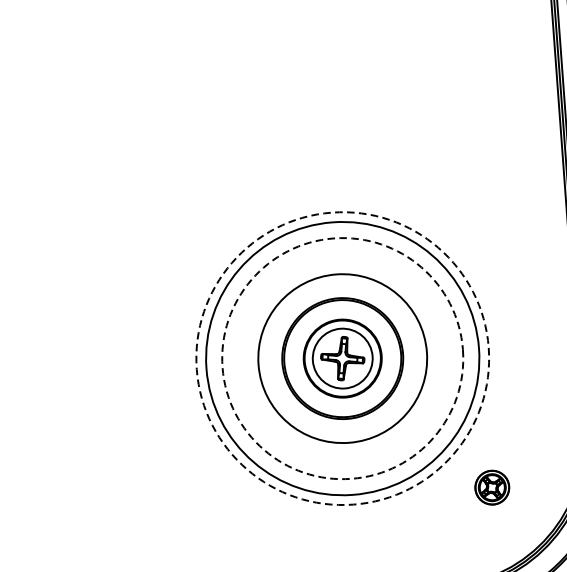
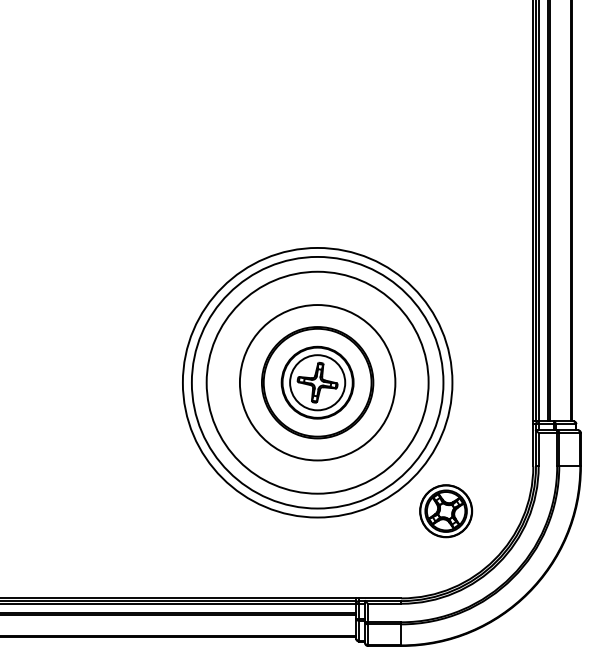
circle: (342, 358) -> (317, 382), dashed -> solid
circle: (342, 358) -> (317, 382), dashed -> solid
part: (492, 487) -> (446, 511), size x1.67

